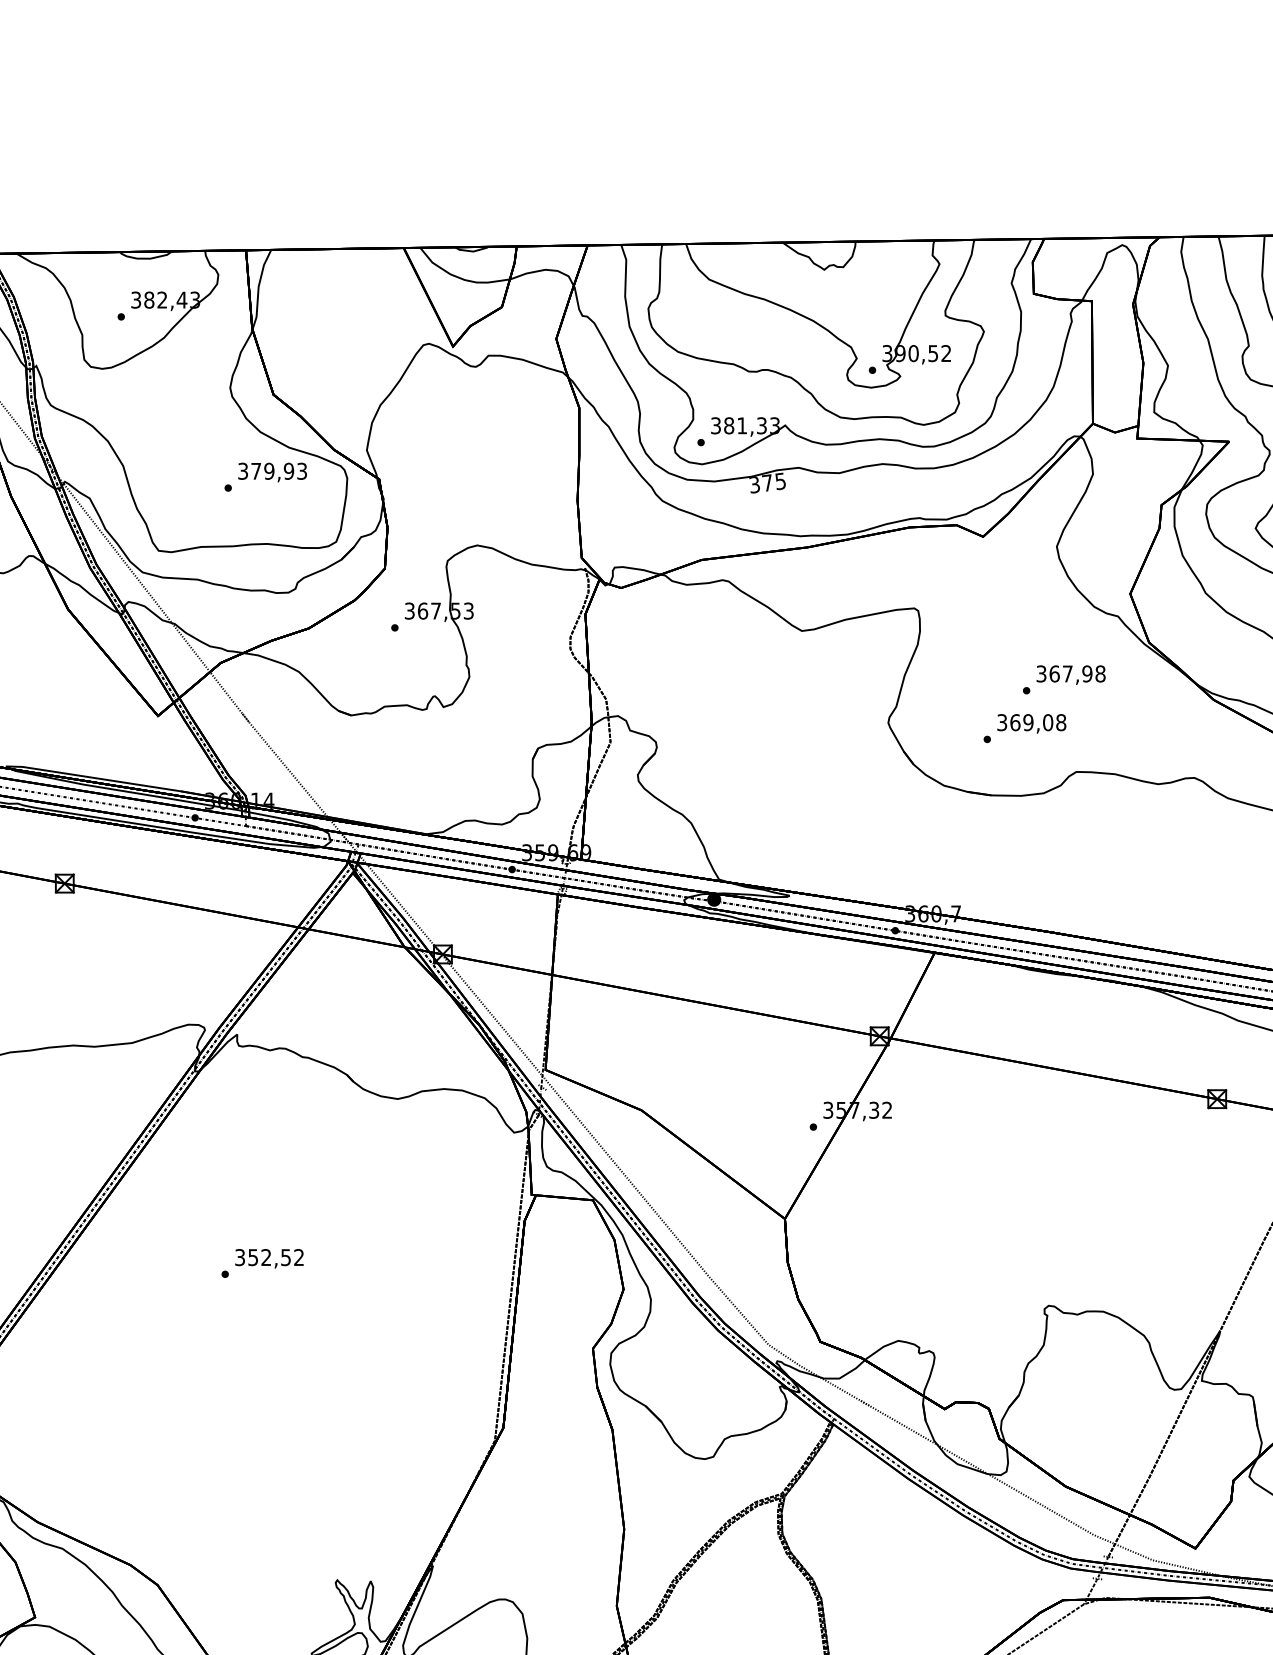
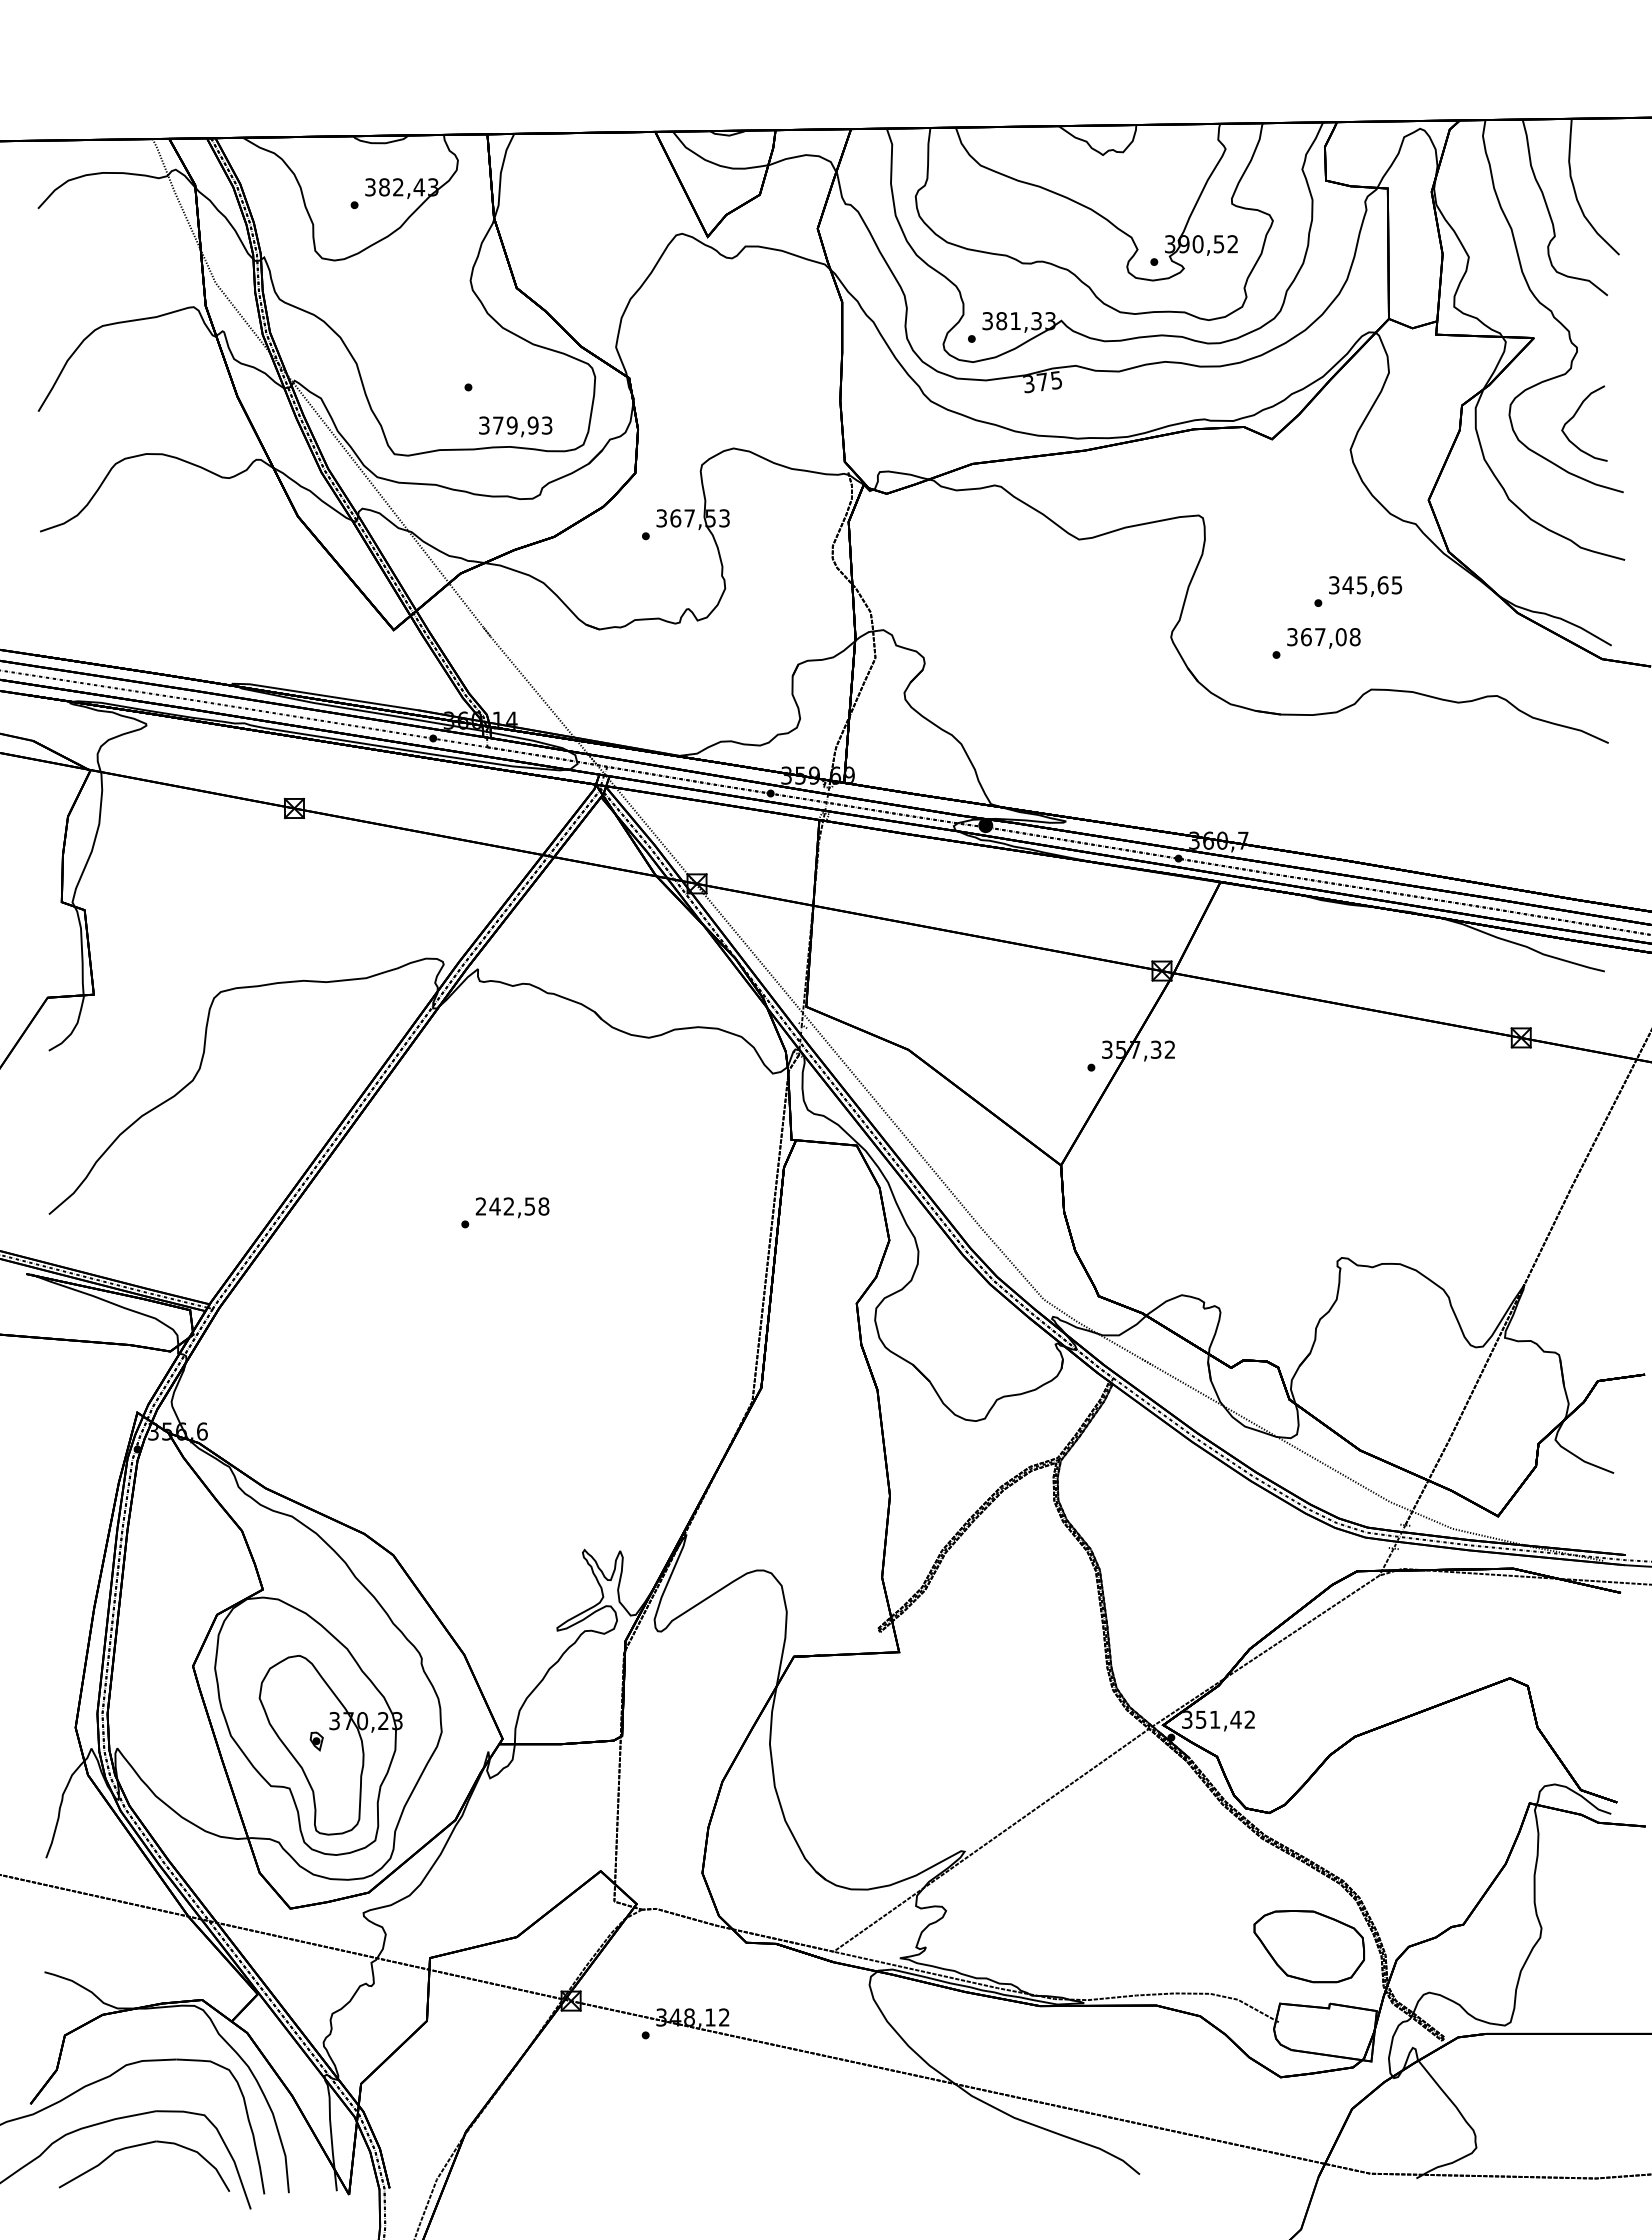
text: (272, 472) -> (515, 426), moved
text: (1077, 674) -> (1372, 585), 367,98 -> 345,65
text: (1027, 723) -> (1319, 637), 369,08 -> 367,08
text: (269, 1257) -> (512, 1206), 352,52 -> 242,58

